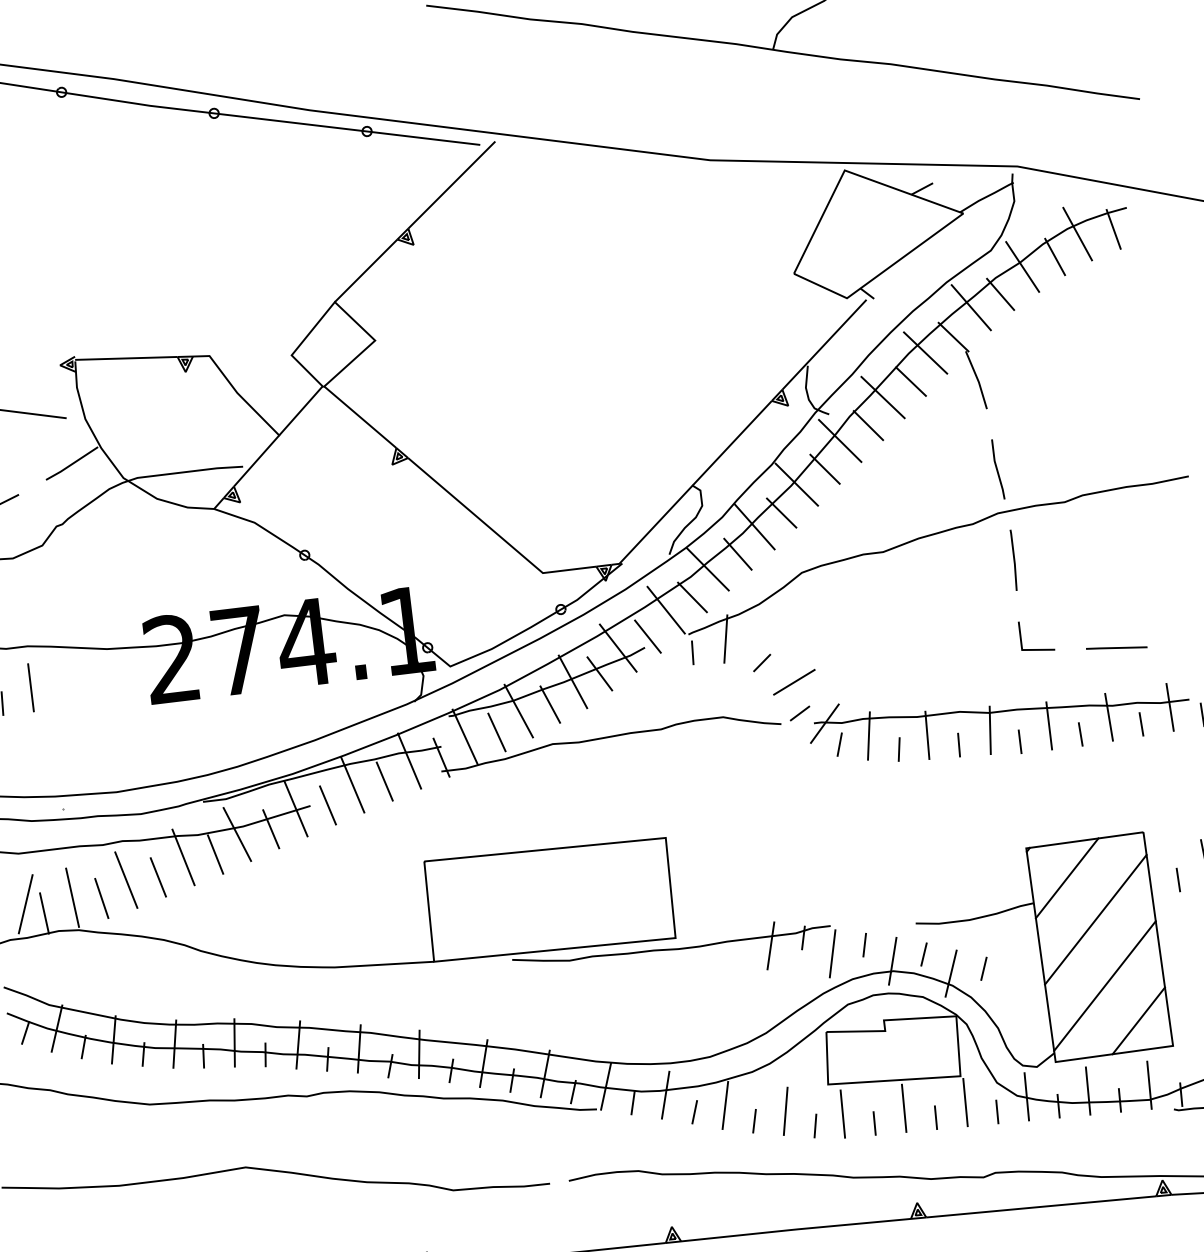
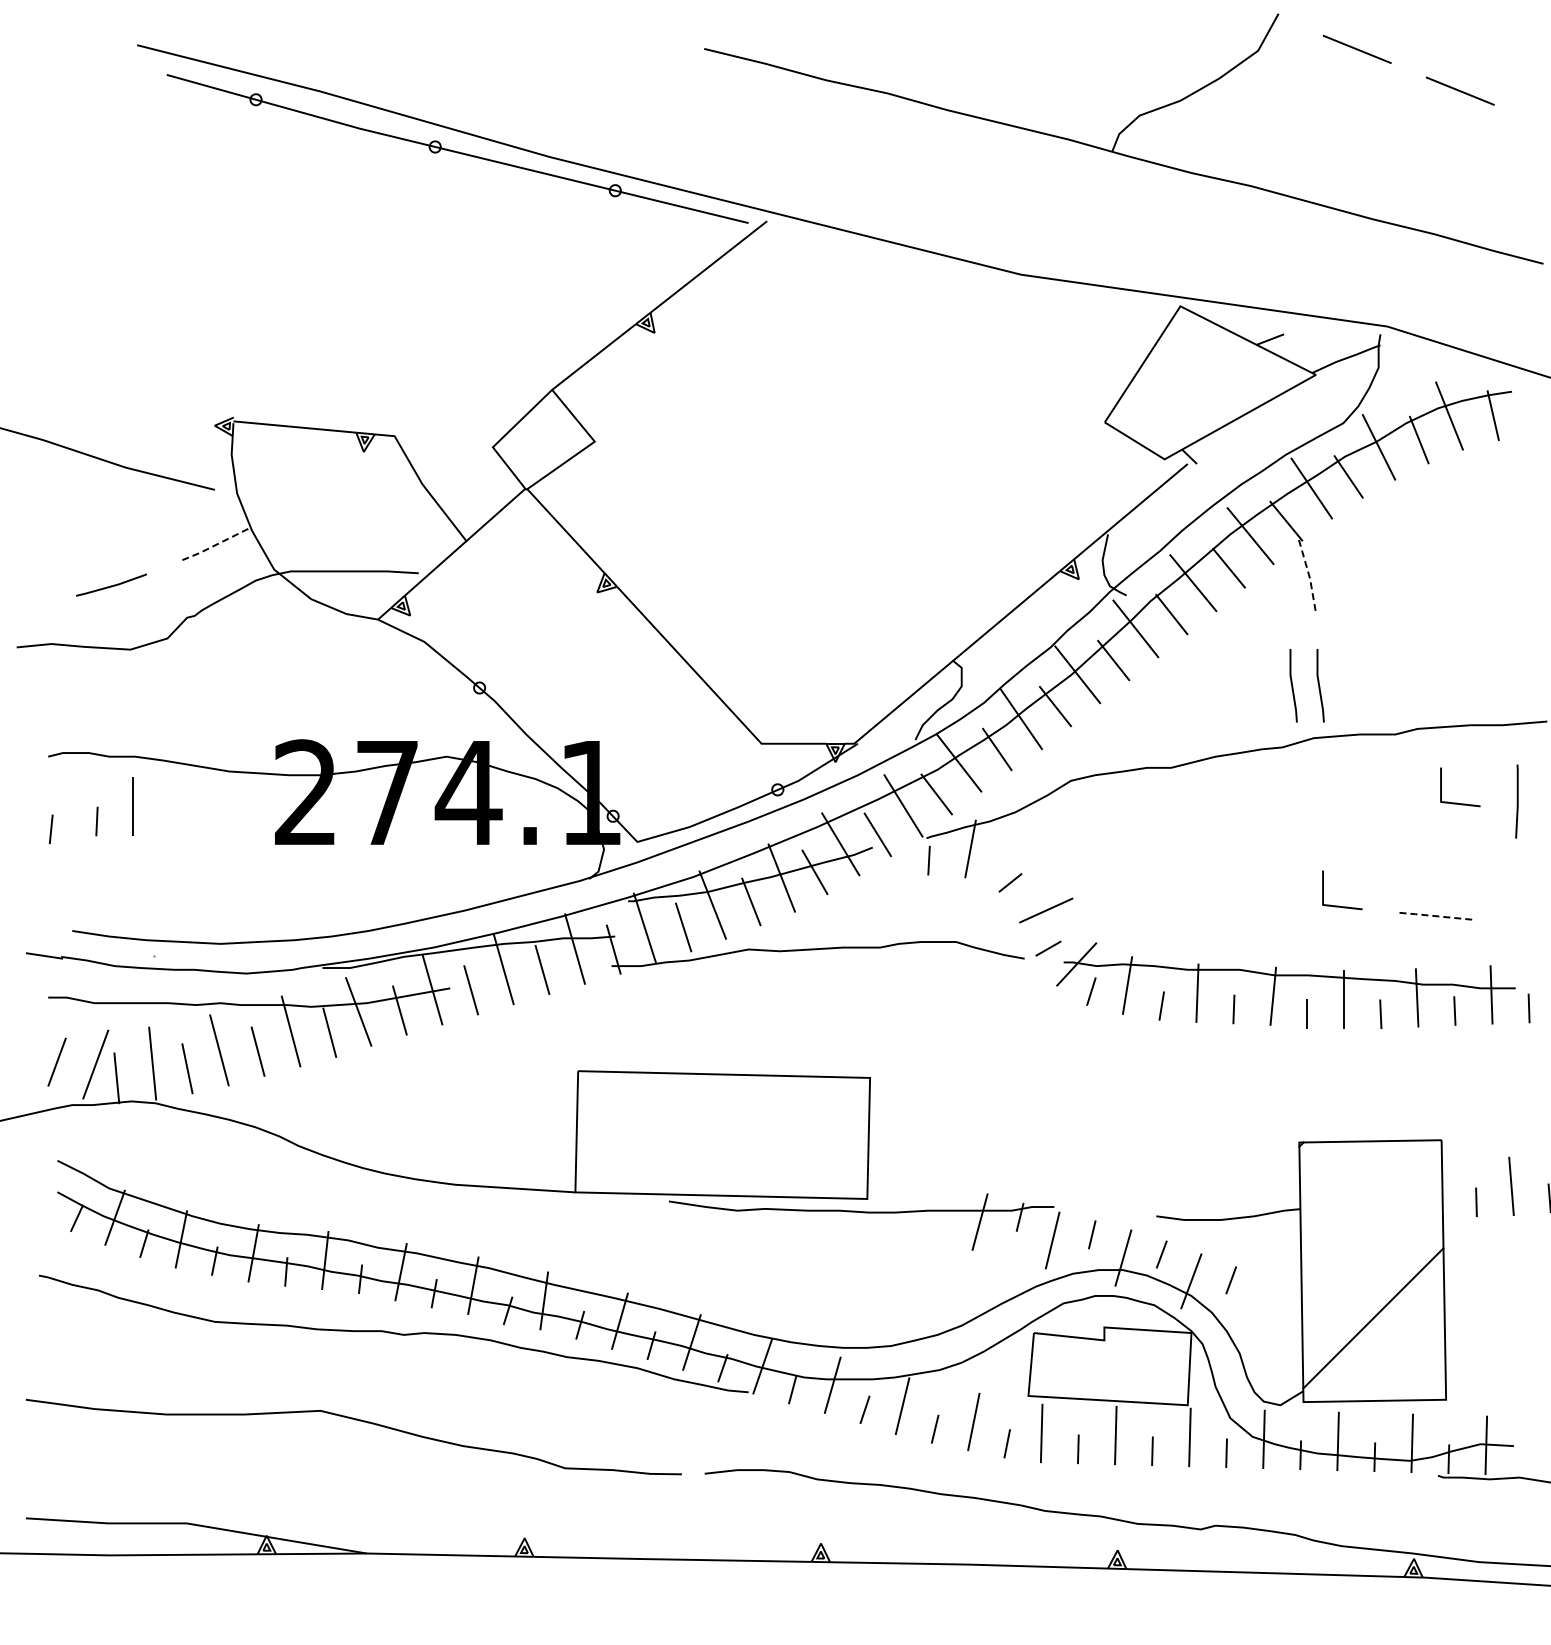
line: (978, 380) -> (1309, 576), solid -> dashed
line: (71, 464) -> (214, 545), solid -> dashed
line: (975, 472) -> (1292, 685), added
line: (1122, 552) -> (1457, 802), added
line: (1013, 560) -> (1516, 801), moved
line: (1116, 648) -> (1436, 916), solid -> dashed
line: (1066, 878) -> (1343, 1184), removed
line: (1095, 919) -> (1371, 1237), removed
line: (1138, 1020) -> (1408, 1364), removed

